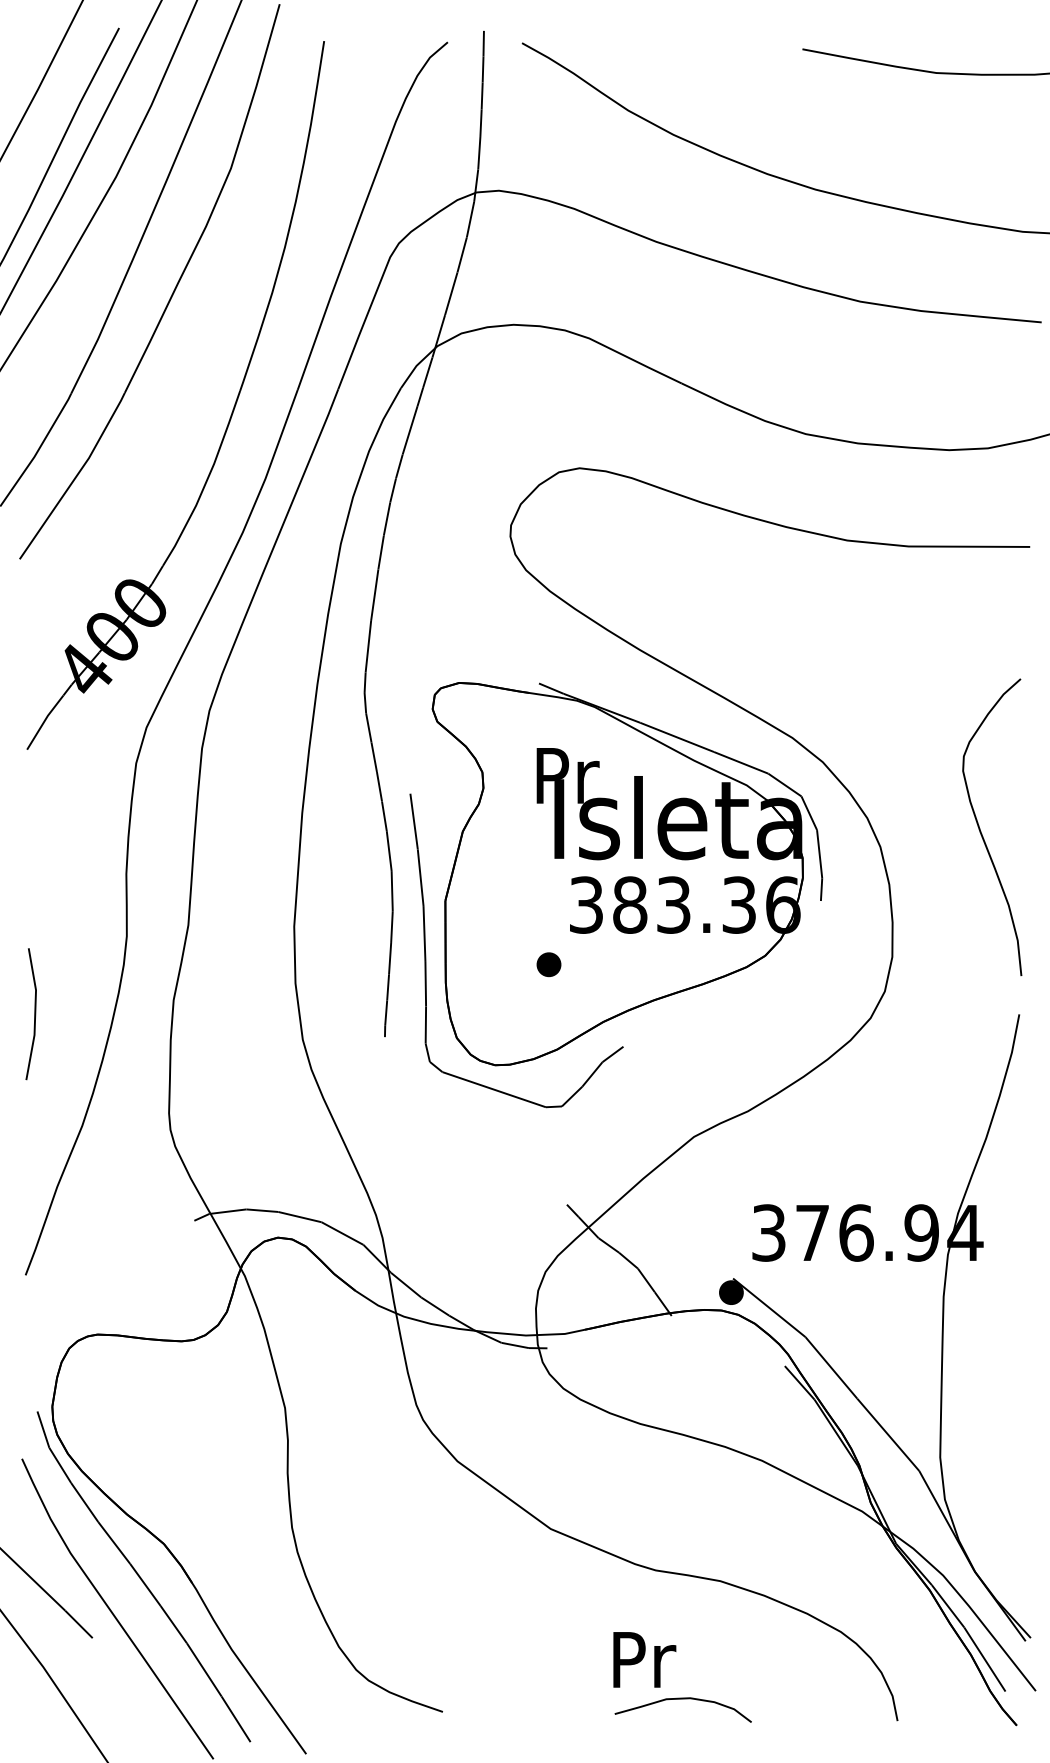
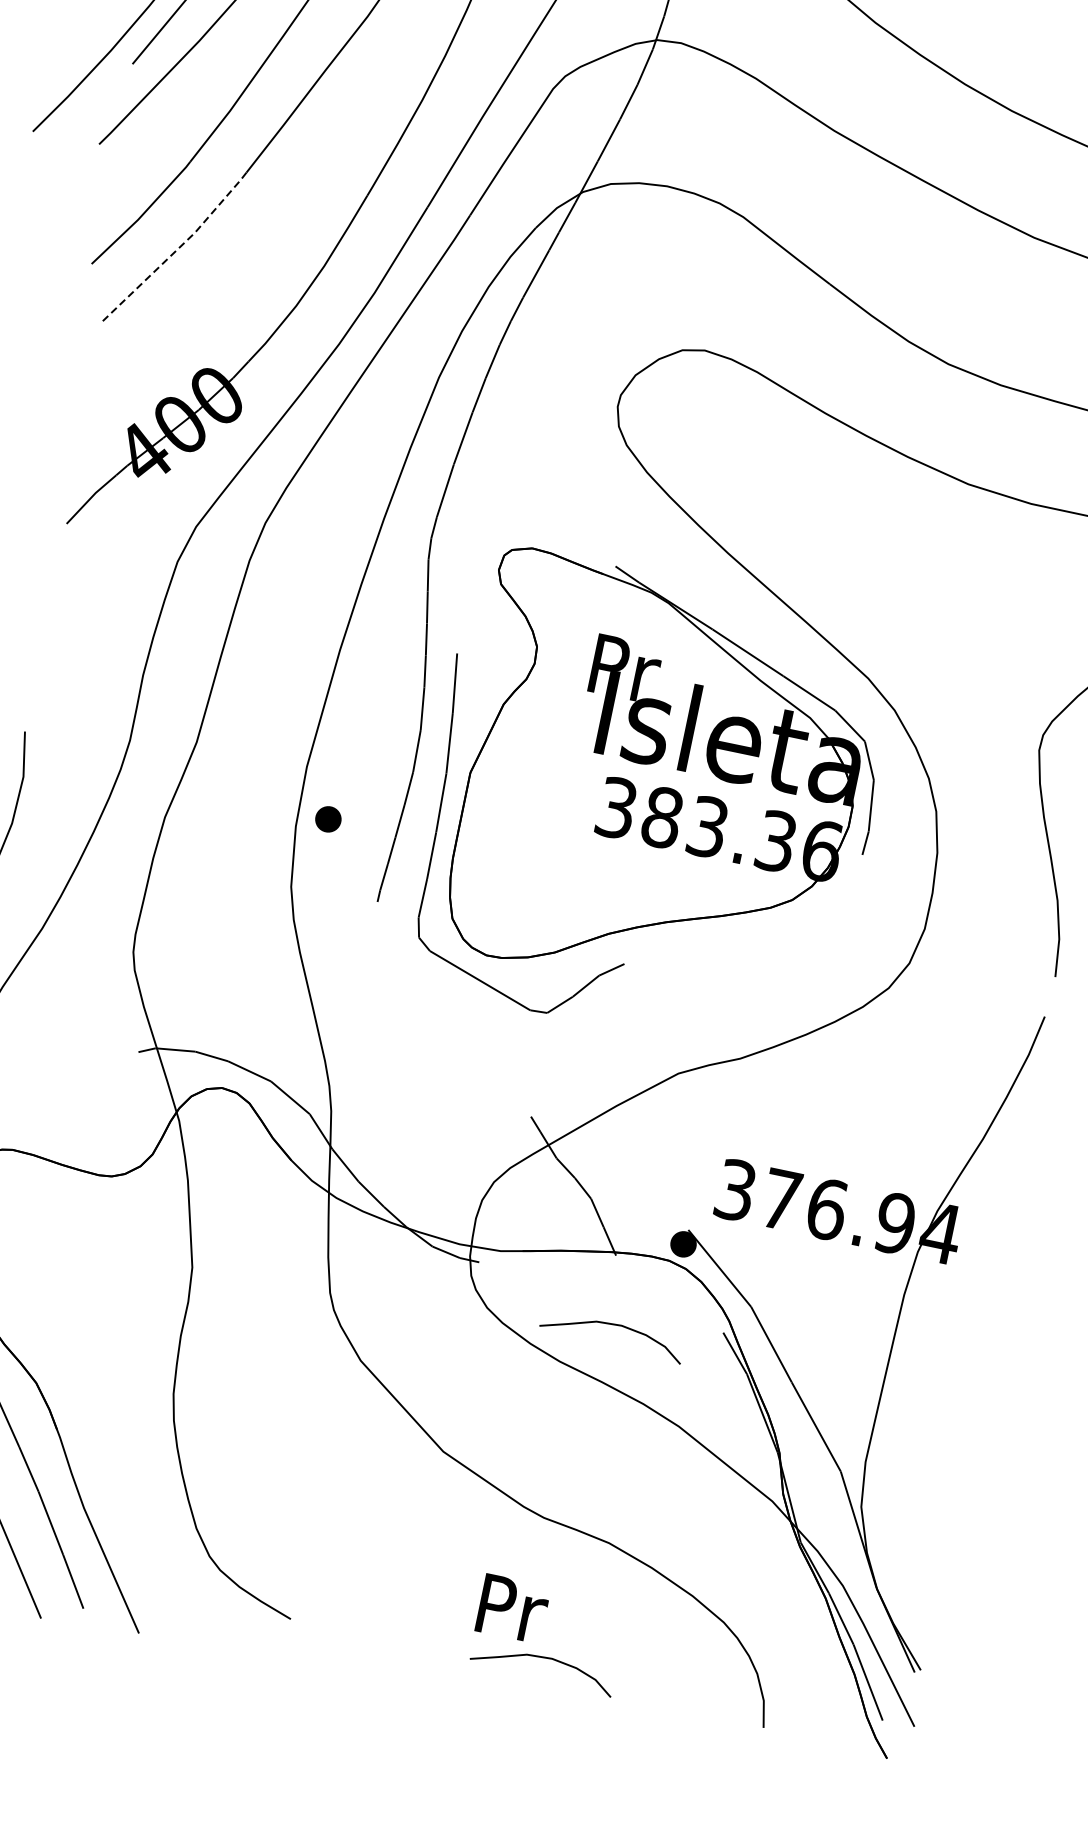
line: (76, 477) -> (177, 250), solid -> dashed
part: (548, 964) -> (327, 819), moved
curve: (682, 1380) -> (613, 1325), added

